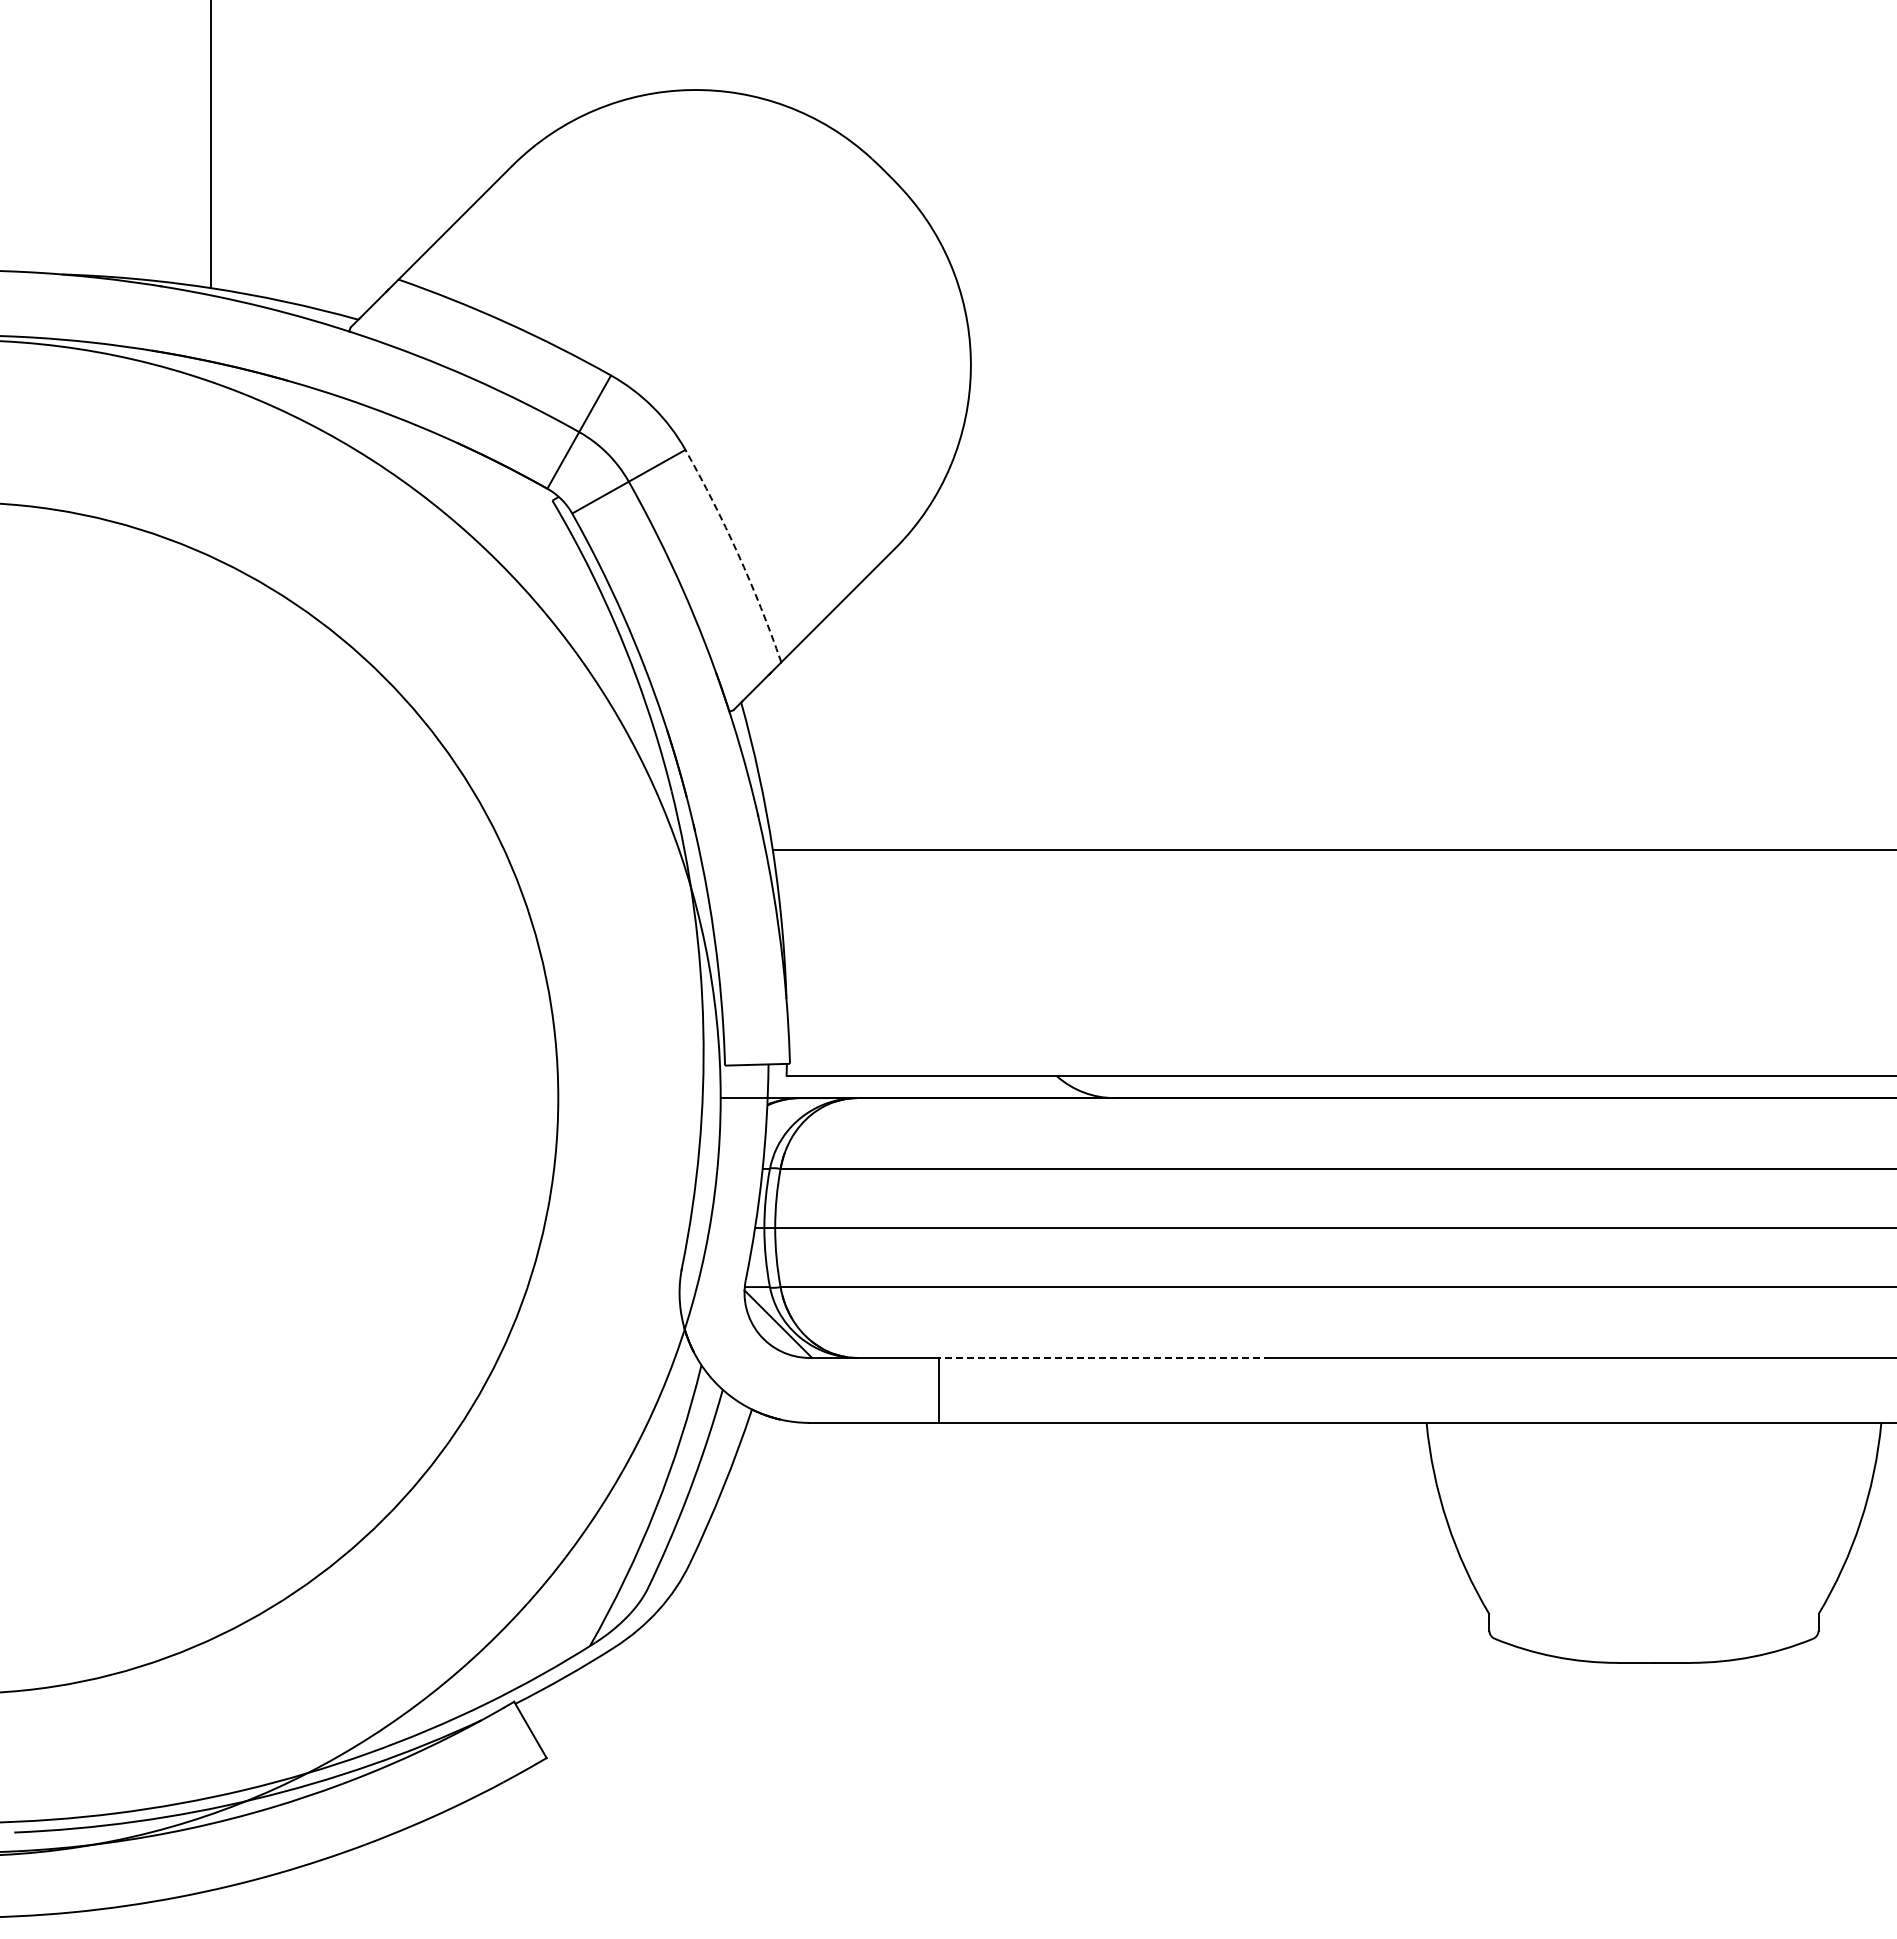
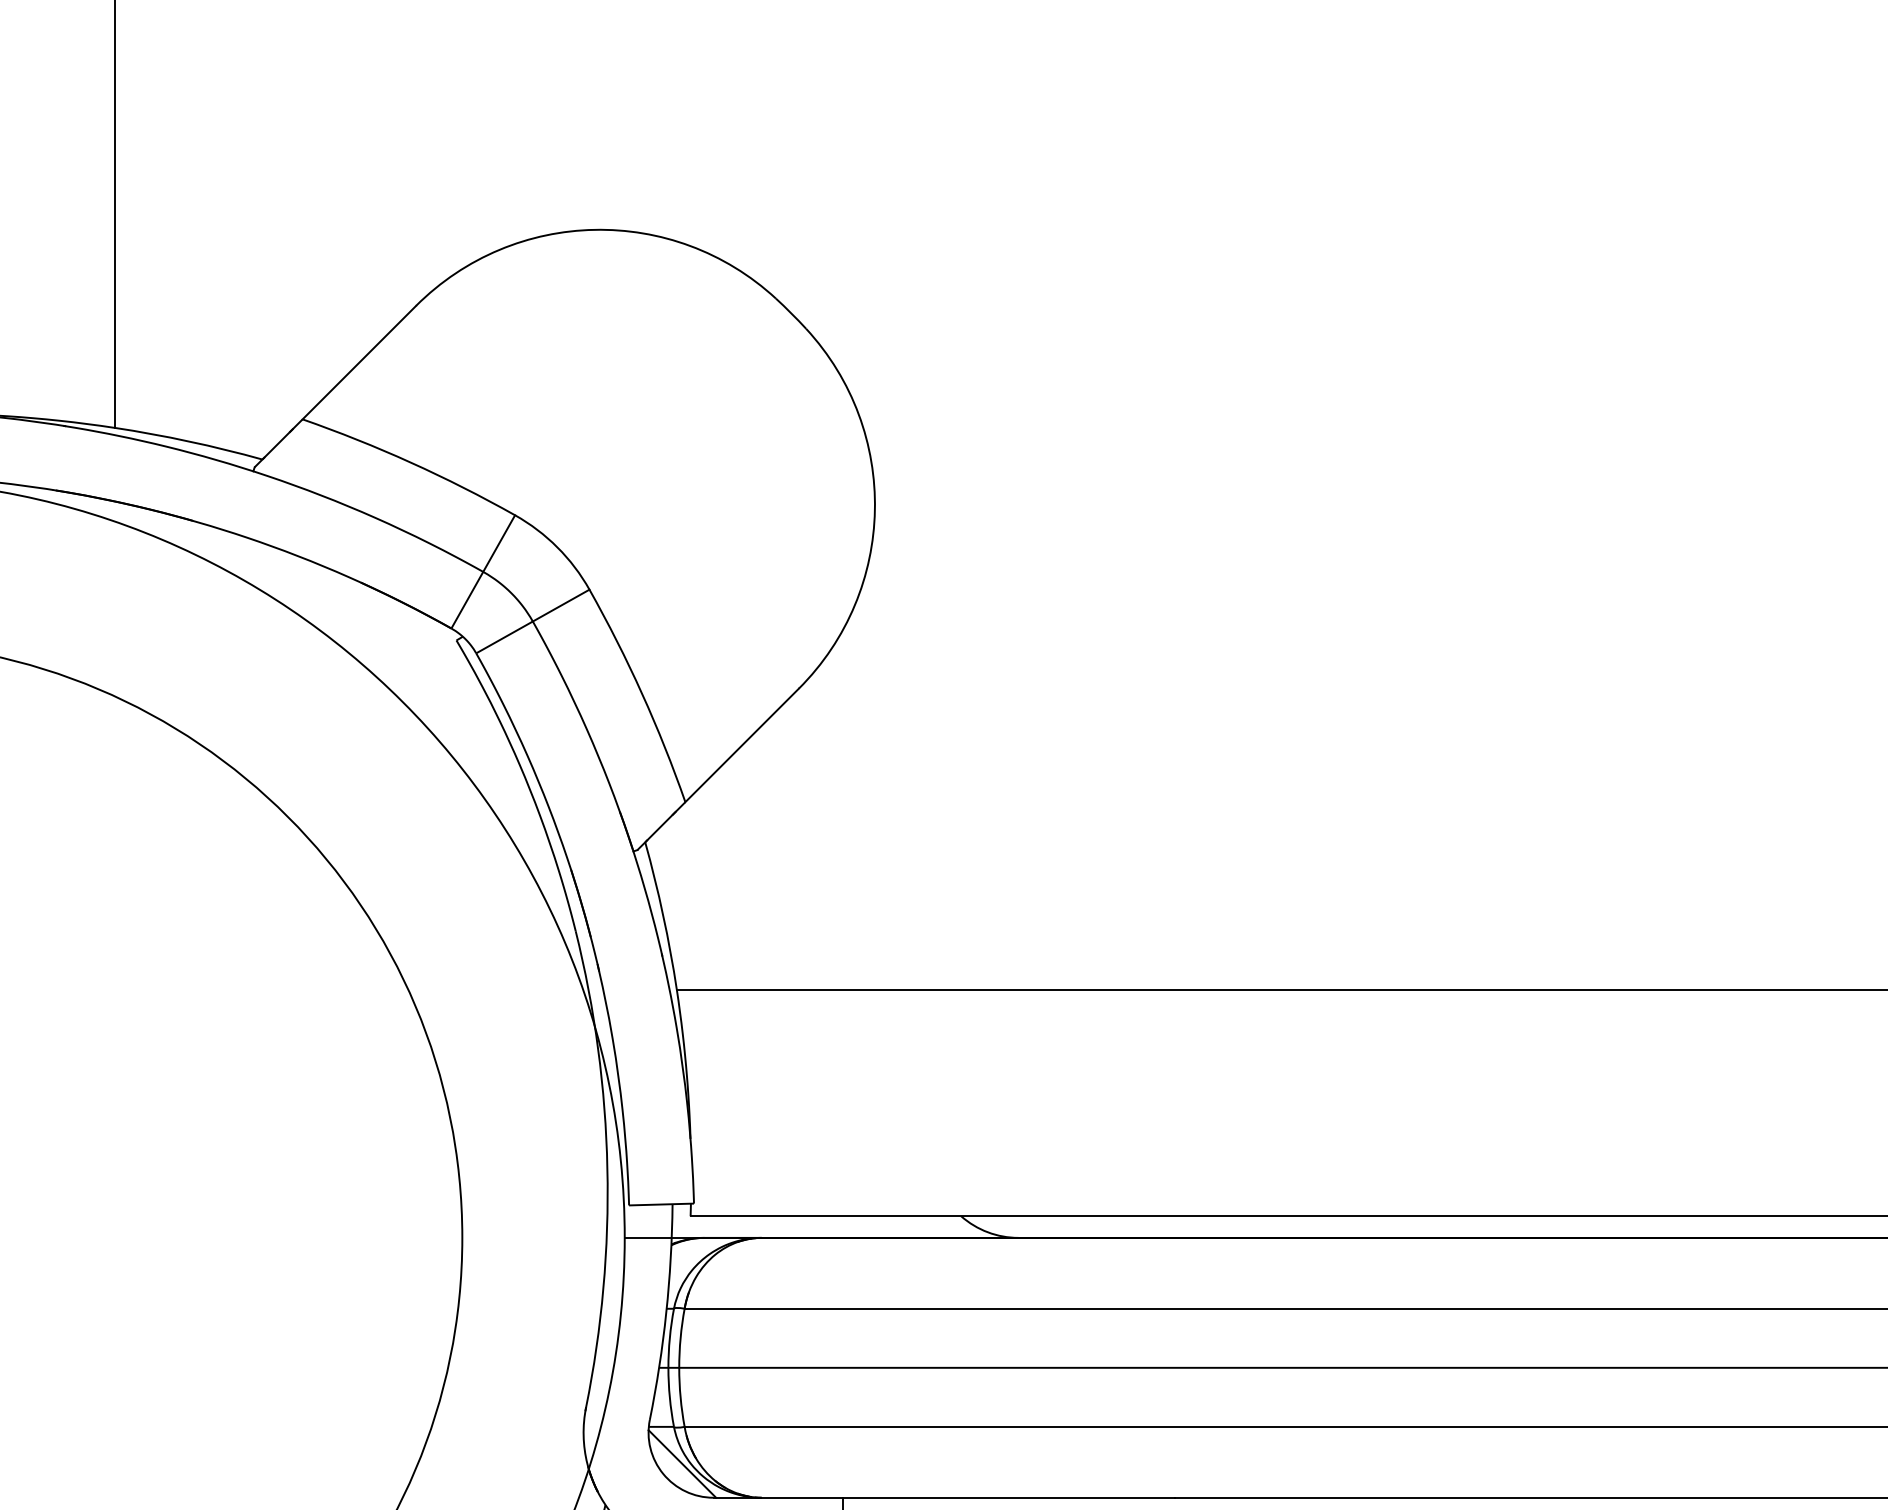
arc: (738, 554) -> (642, 694), dashed -> solid
line: (1105, 1357) -> (1009, 1497), dashed -> solid

